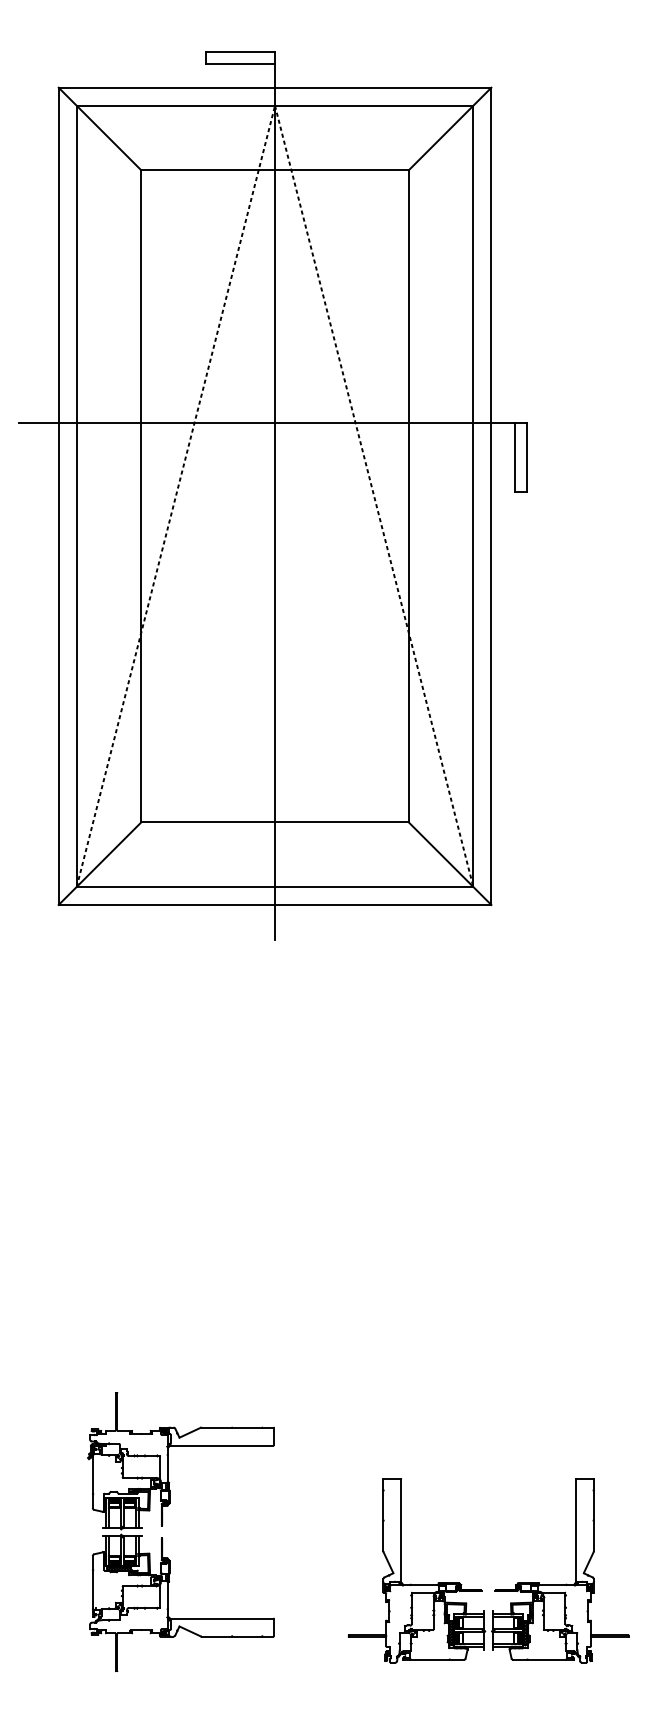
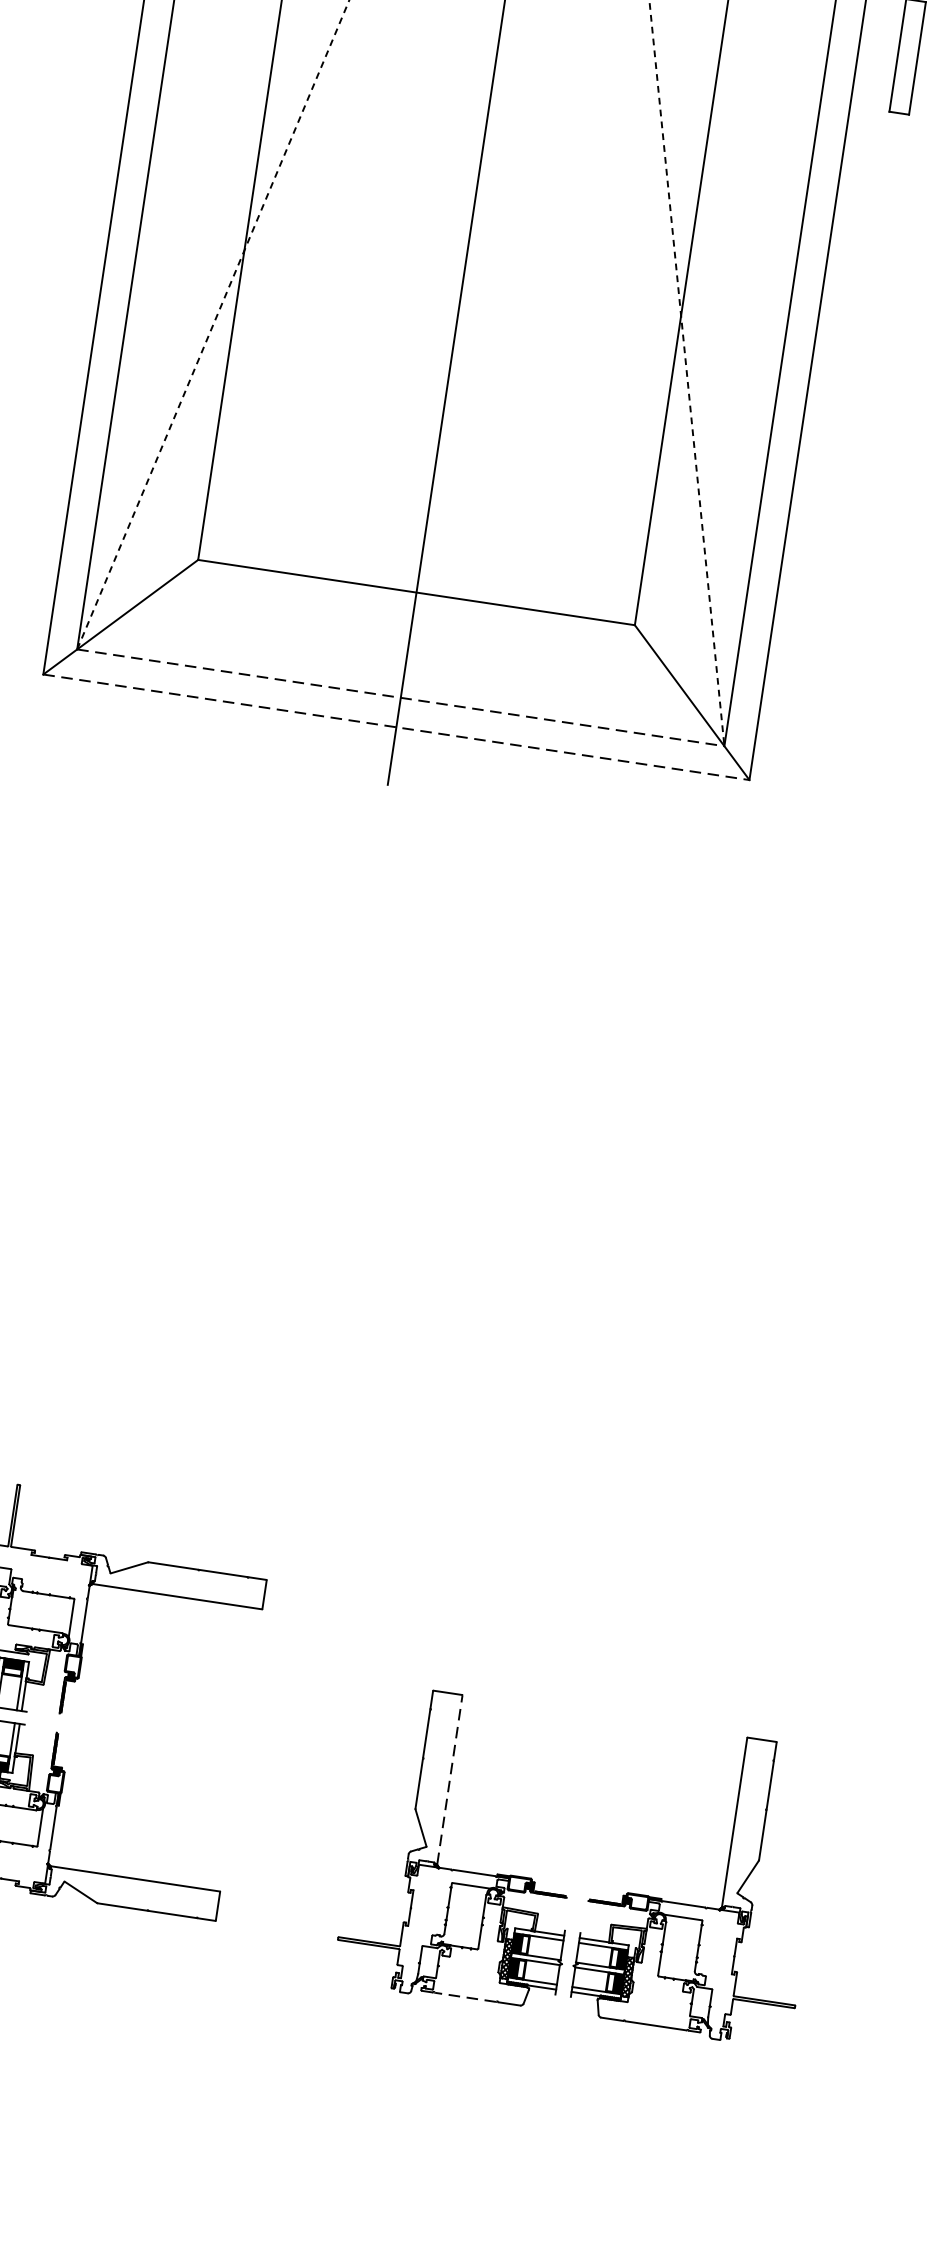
line: (275, 886) -> (401, 697), solid -> dashed
line: (275, 904) -> (397, 726), solid -> dashed
line: (401, 1531) -> (449, 1780), solid -> dashed
line: (430, 1659) -> (466, 1996), solid -> dashed

